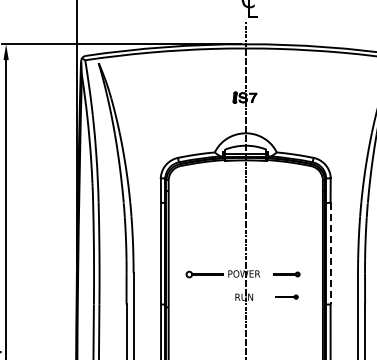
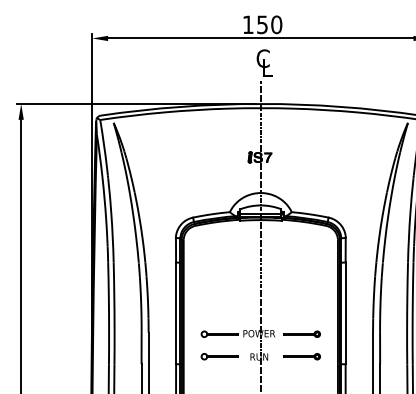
line: (330, 253) -> (345, 313), dashed -> solid
part: (286, 273) -> (301, 333), size x1.43
part: (204, 296) -> (219, 356), added
part: (286, 296) -> (301, 356), size x1.67

